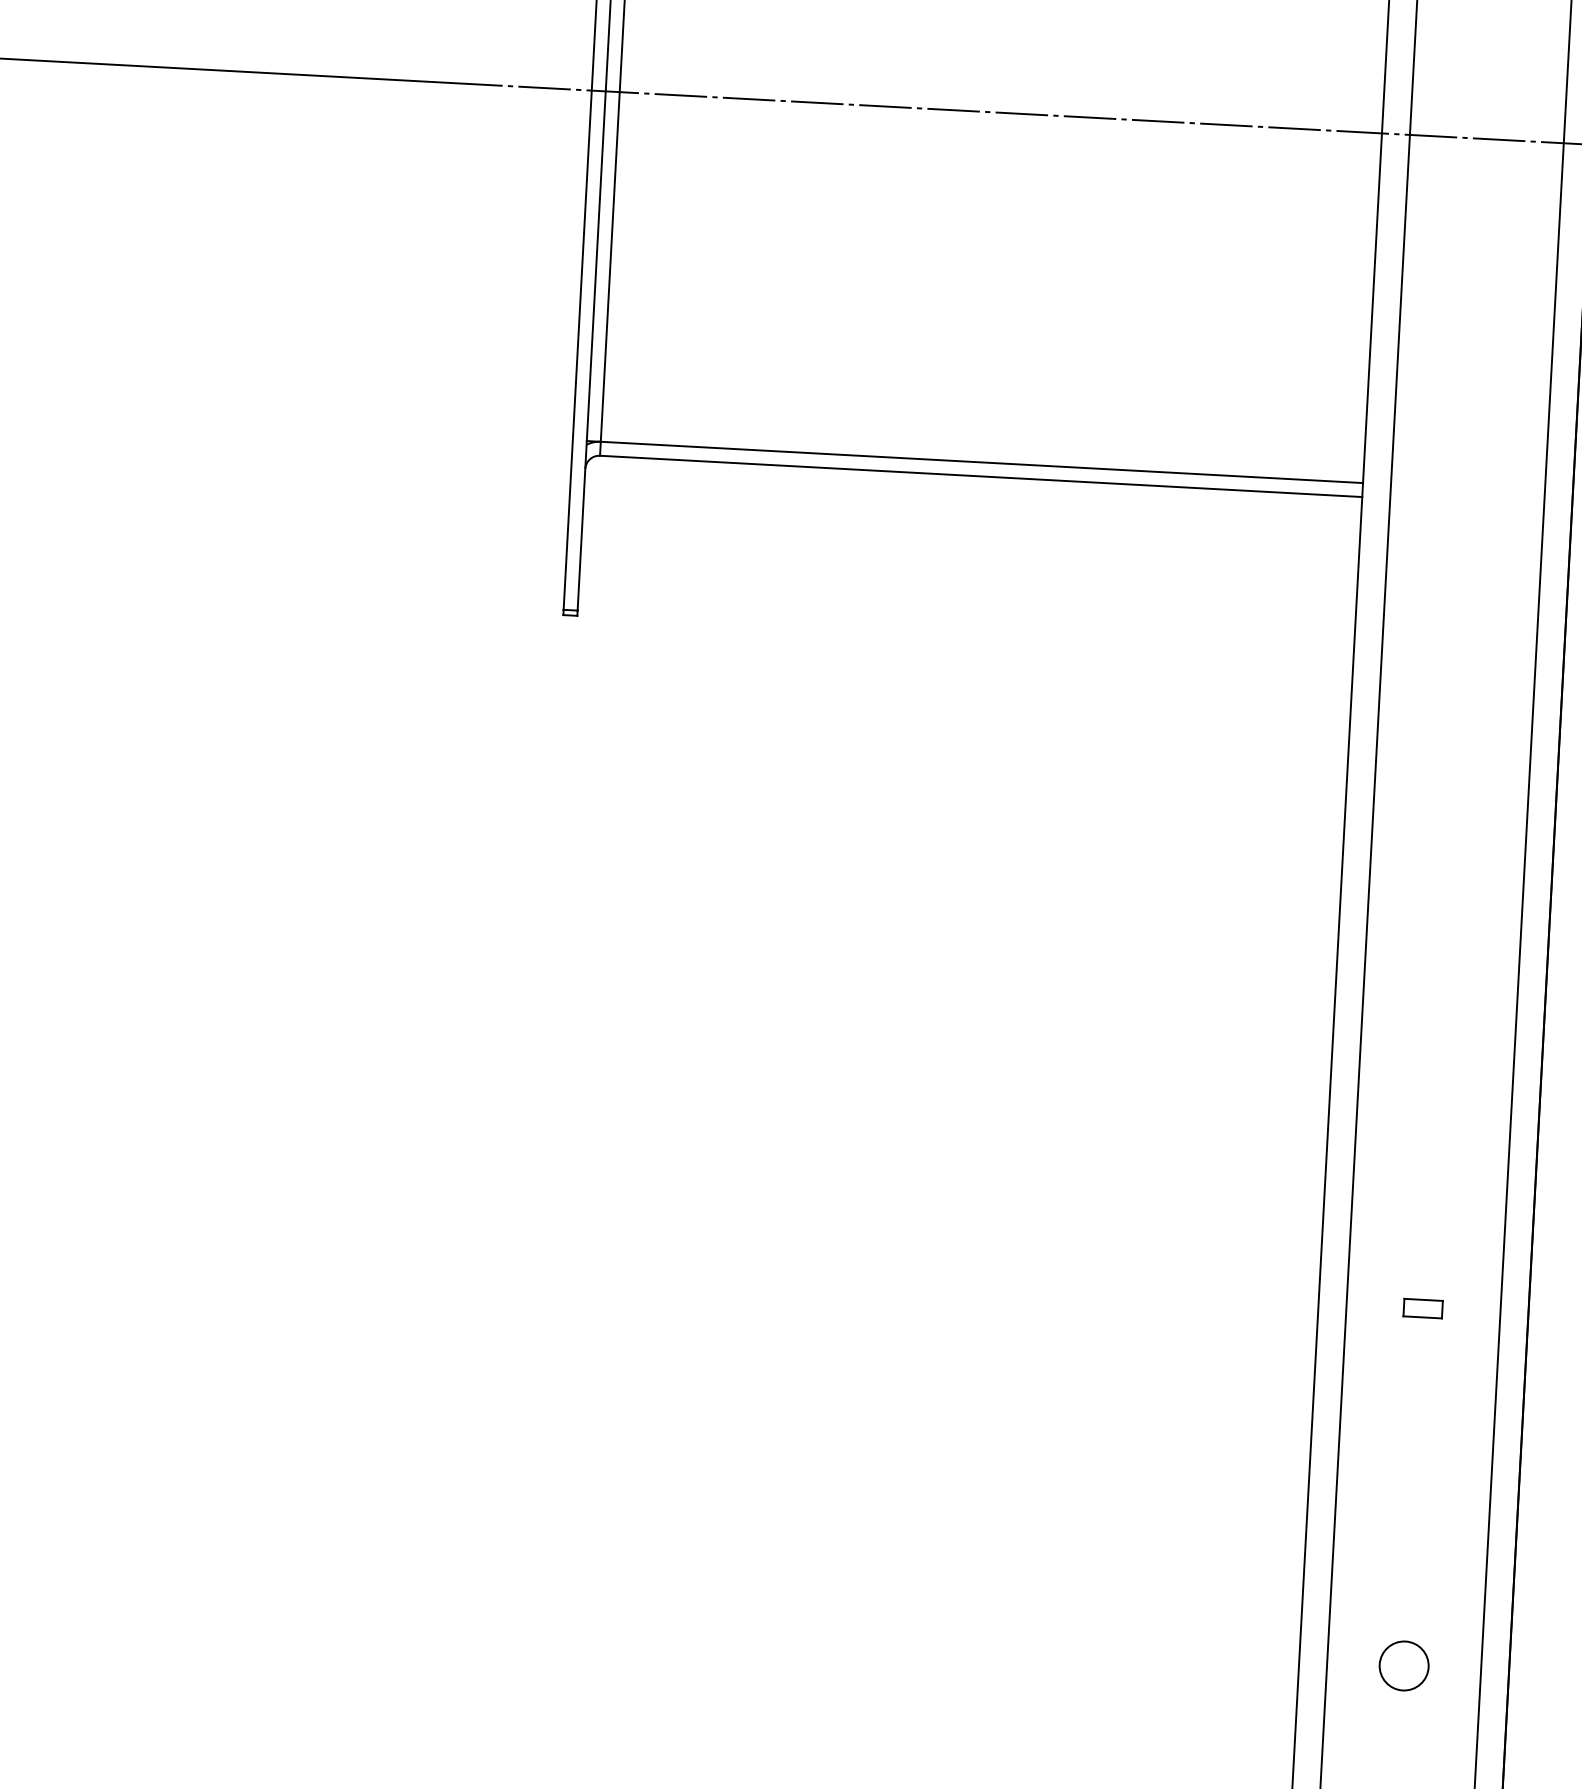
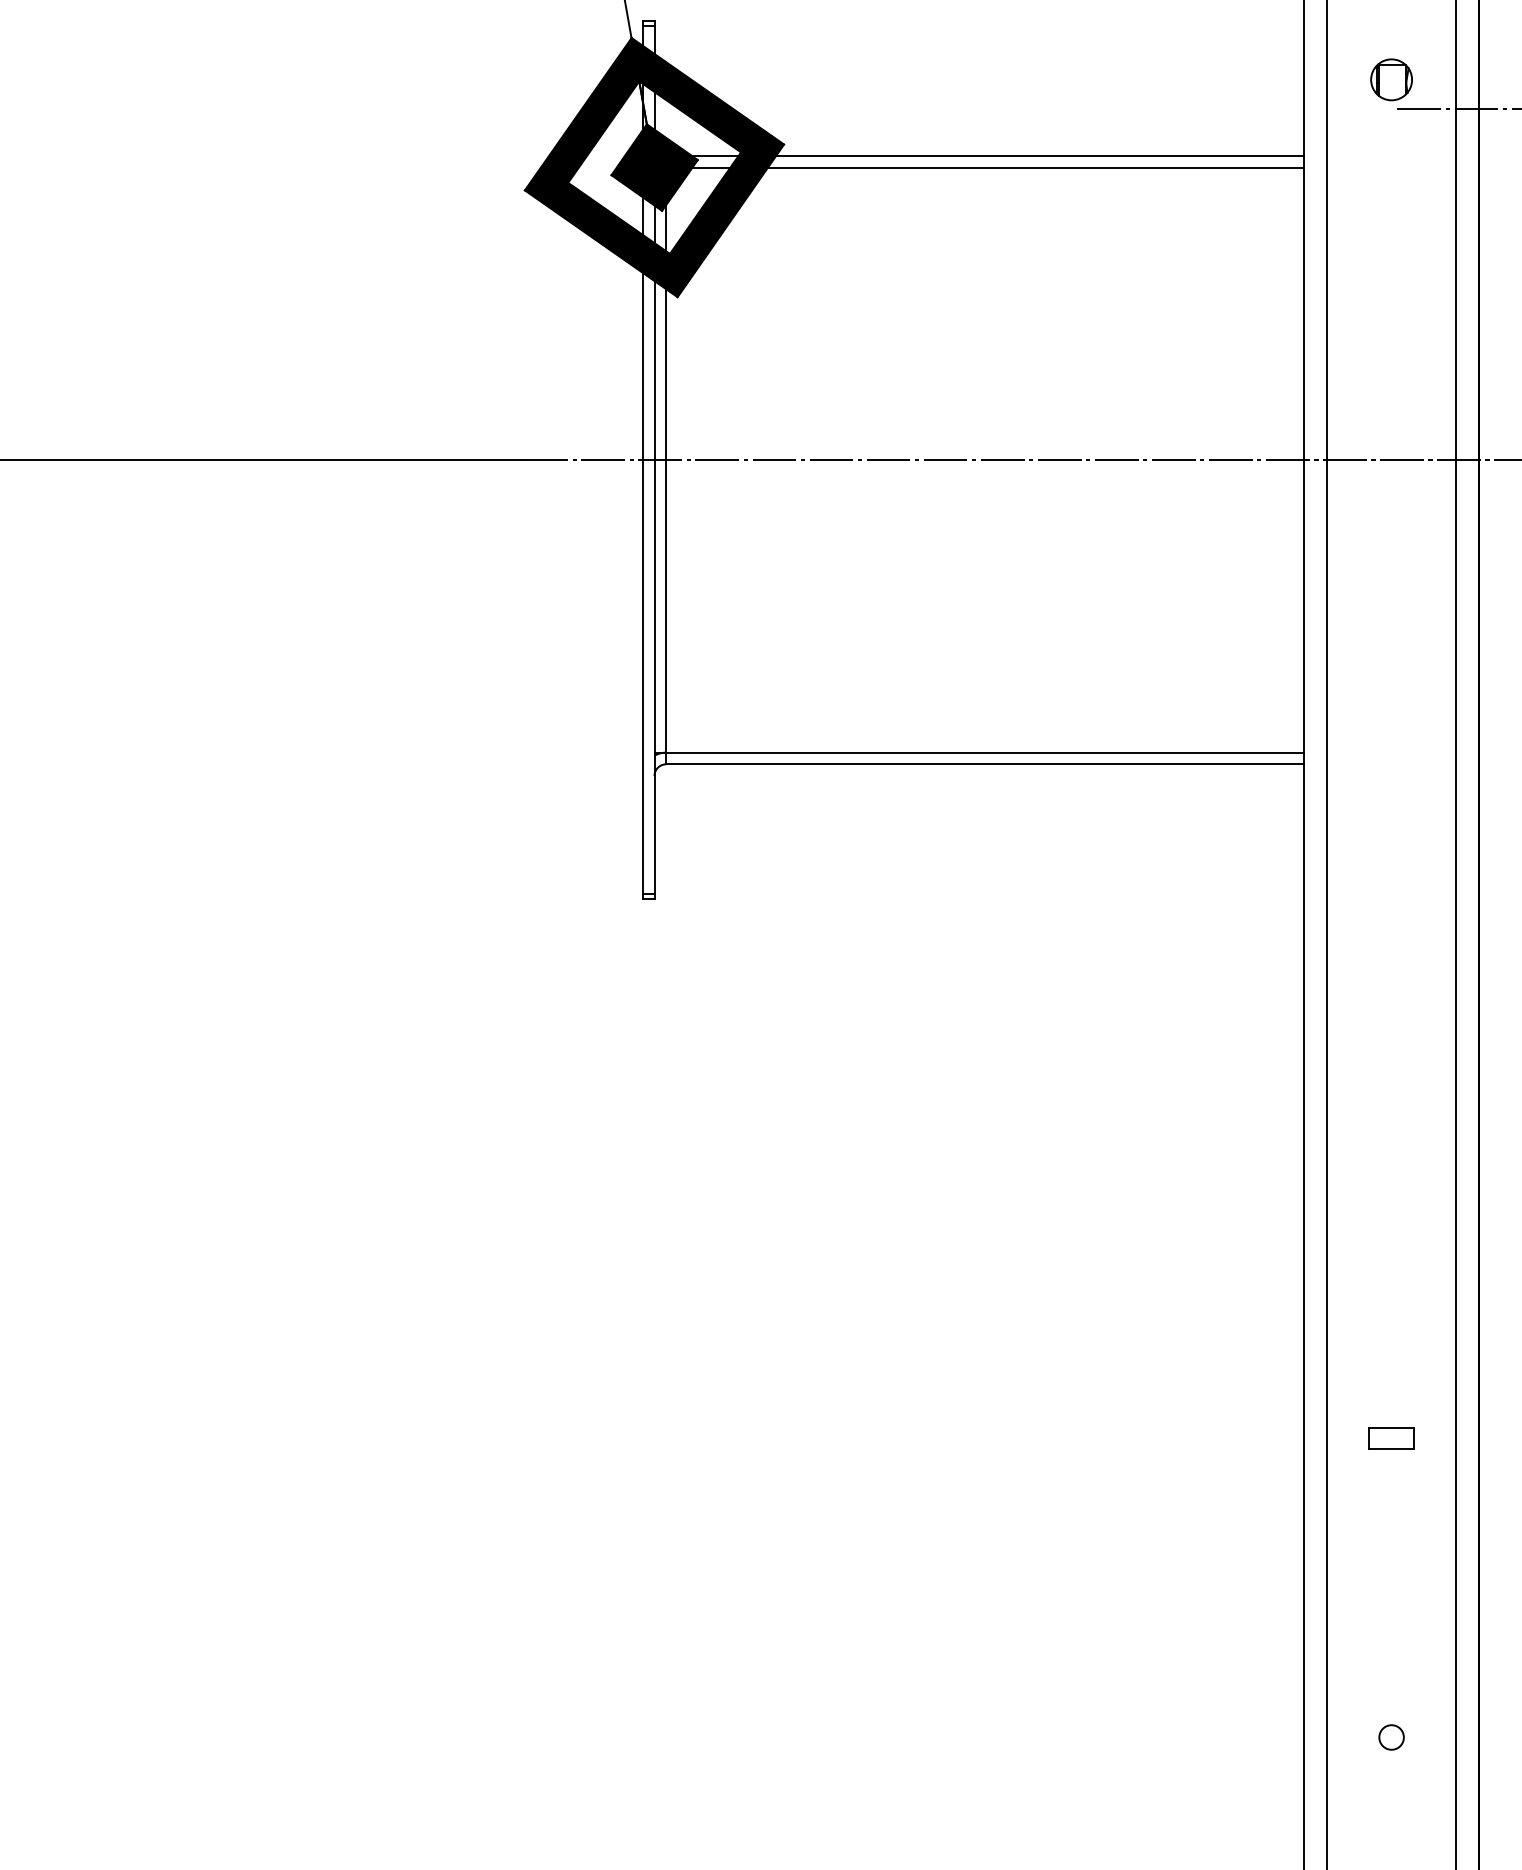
part: (1422, 1308) -> (1390, 1438), size x1.4
circle: (1404, 1666) -> (1391, 1737), size x0.6

